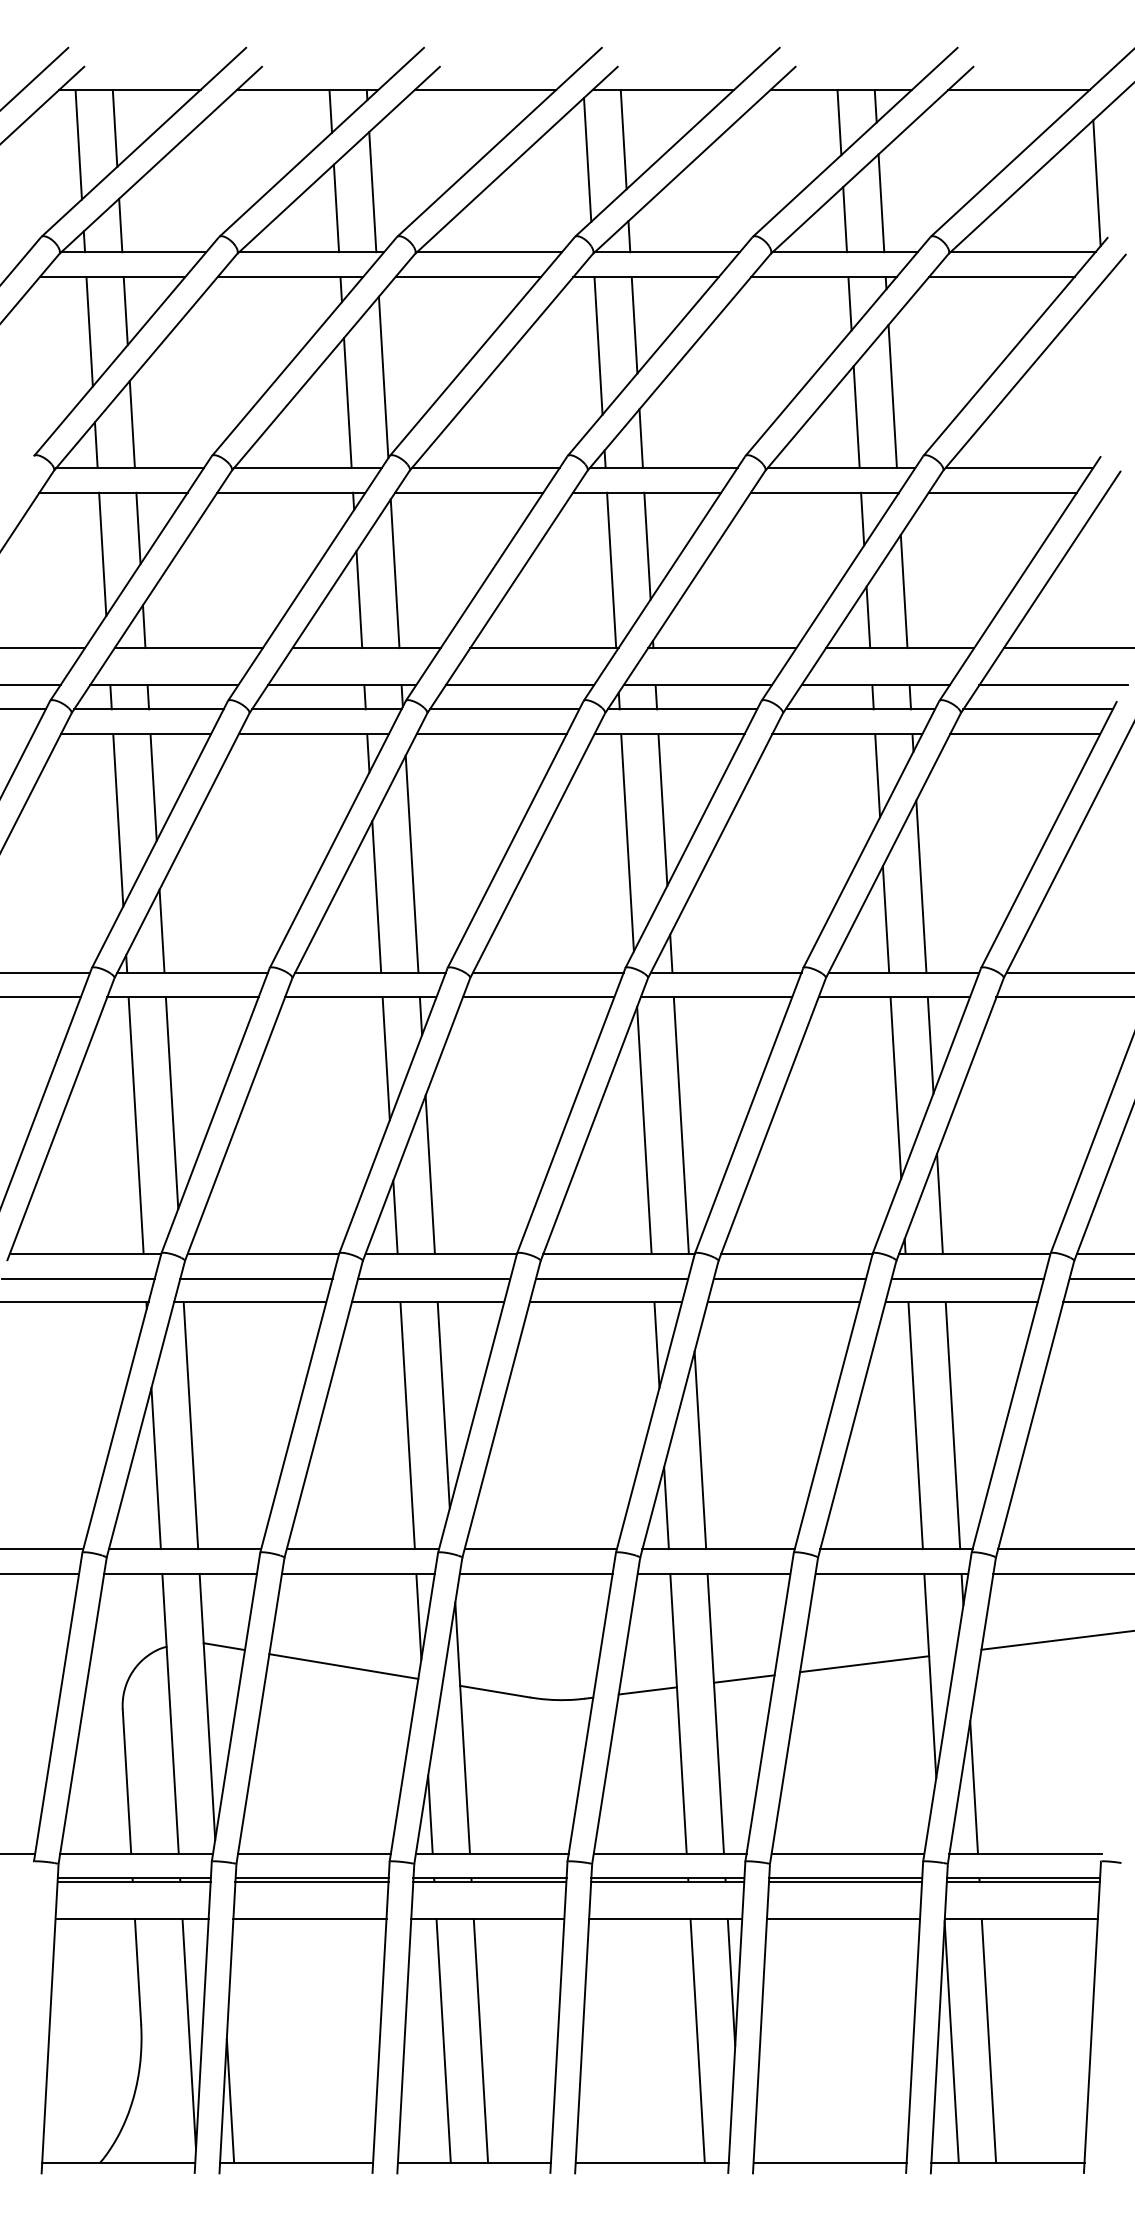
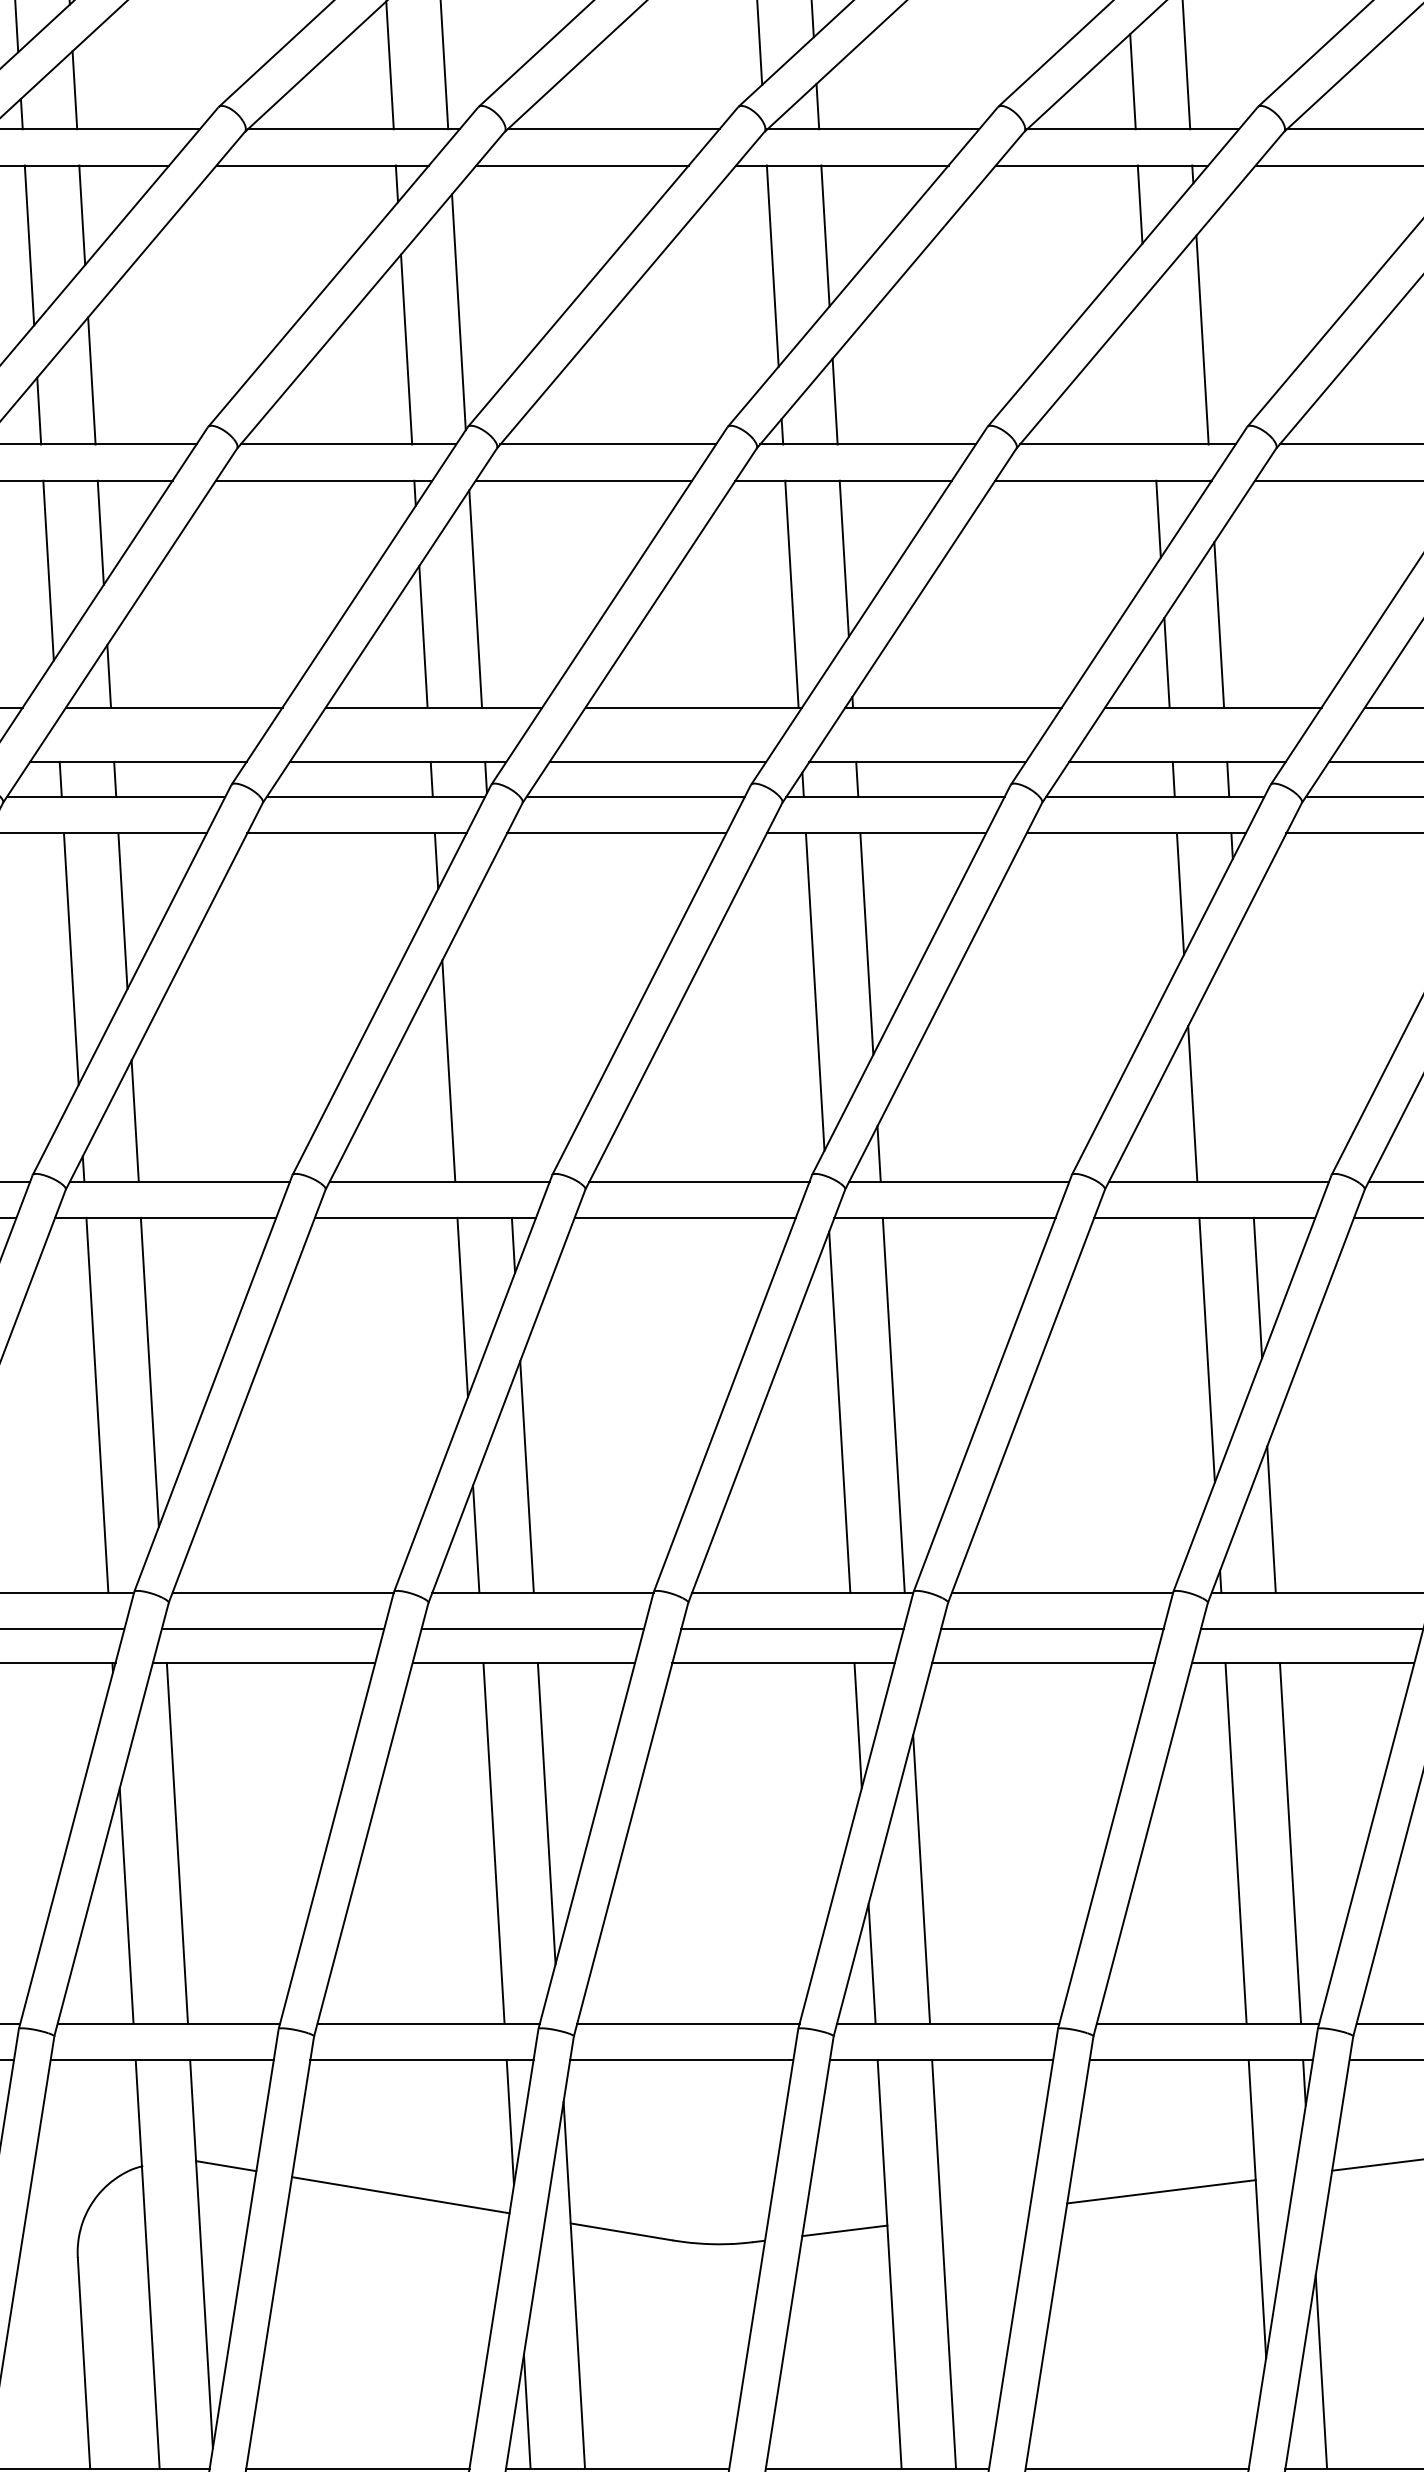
line: (856, 416) -> (1149, 369), removed
line: (411, 863) -> (499, 1022), removed
line: (921, 886) -> (1244, 1055), removed
line: (743, 1678) -> (984, 2212), removed

